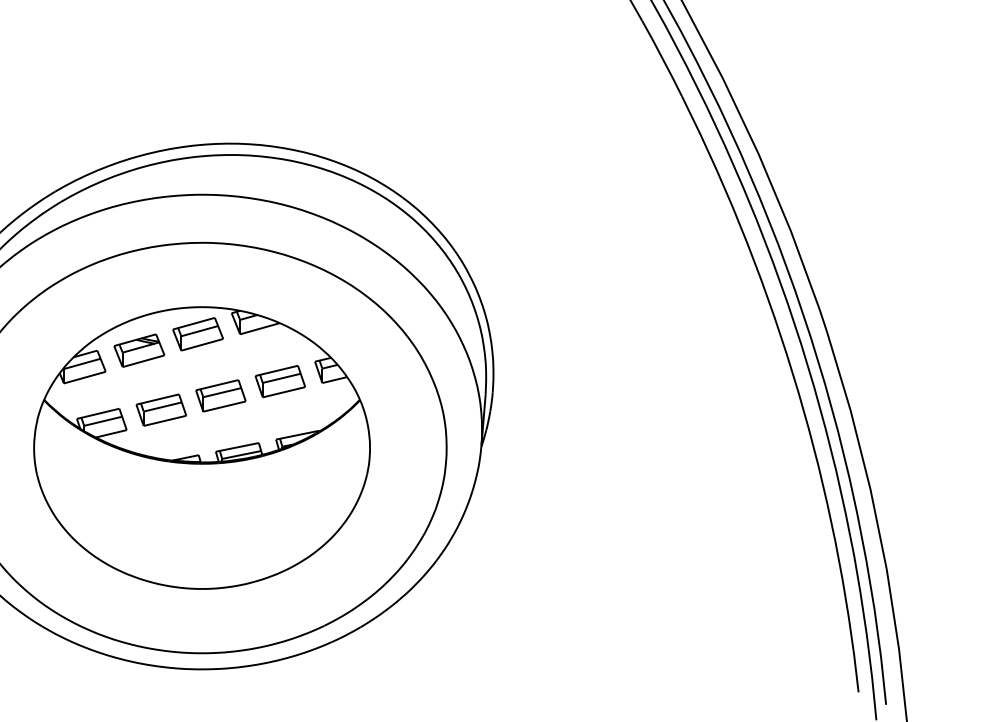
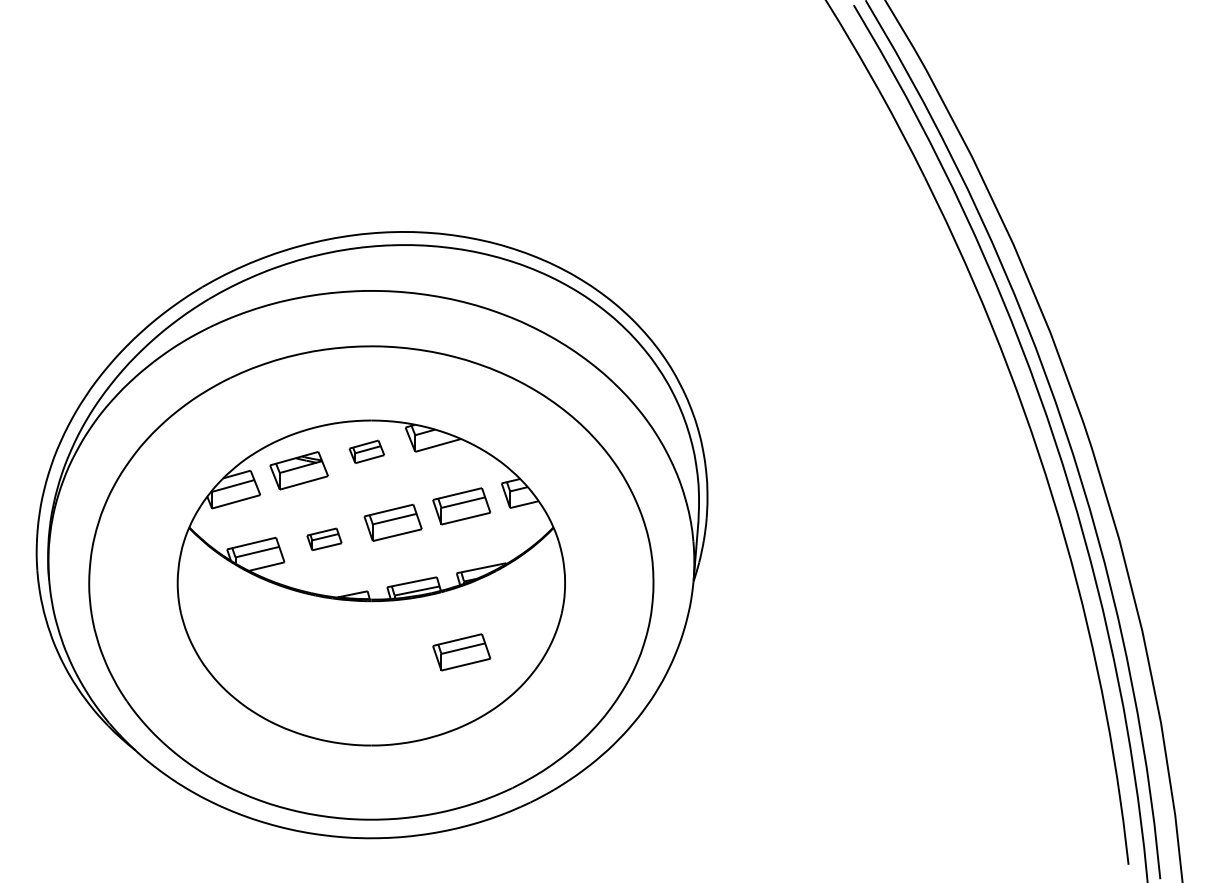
part: (197, 333) -> (366, 451), size x0.6
part: (161, 410) -> (324, 539), size x0.6
part: (280, 508) -> (461, 652), added

